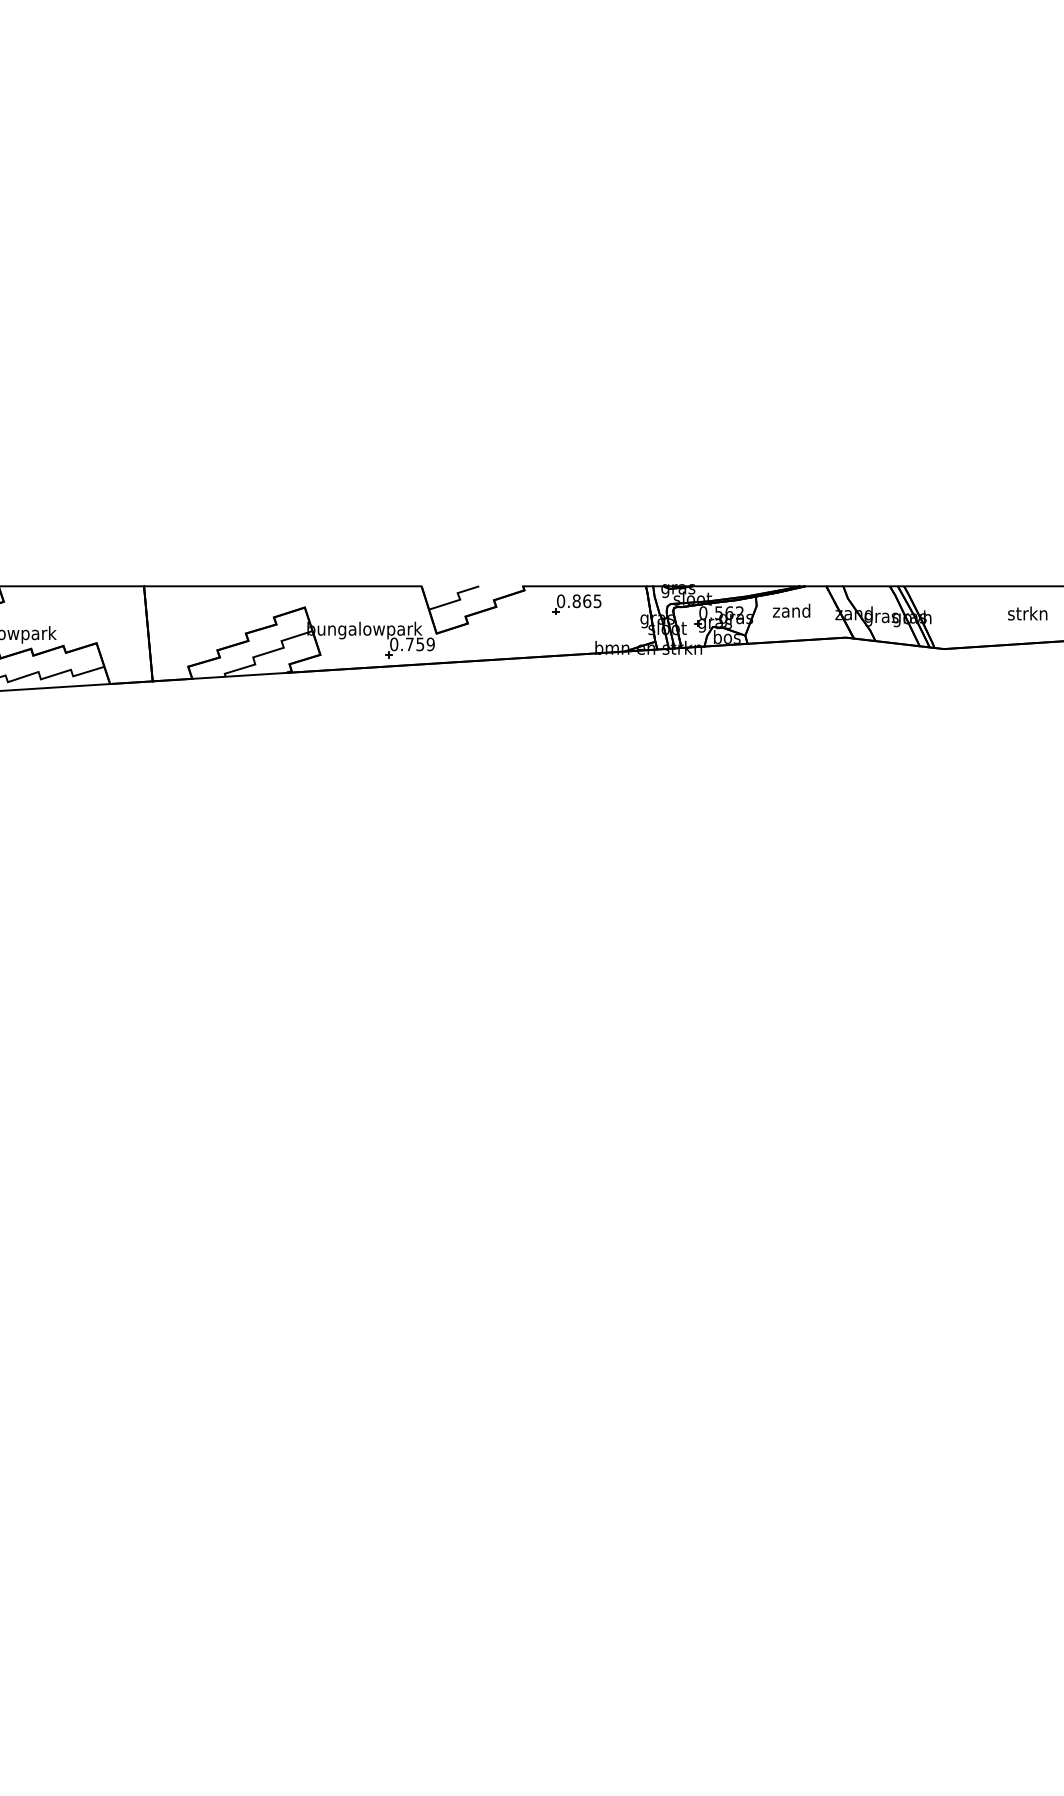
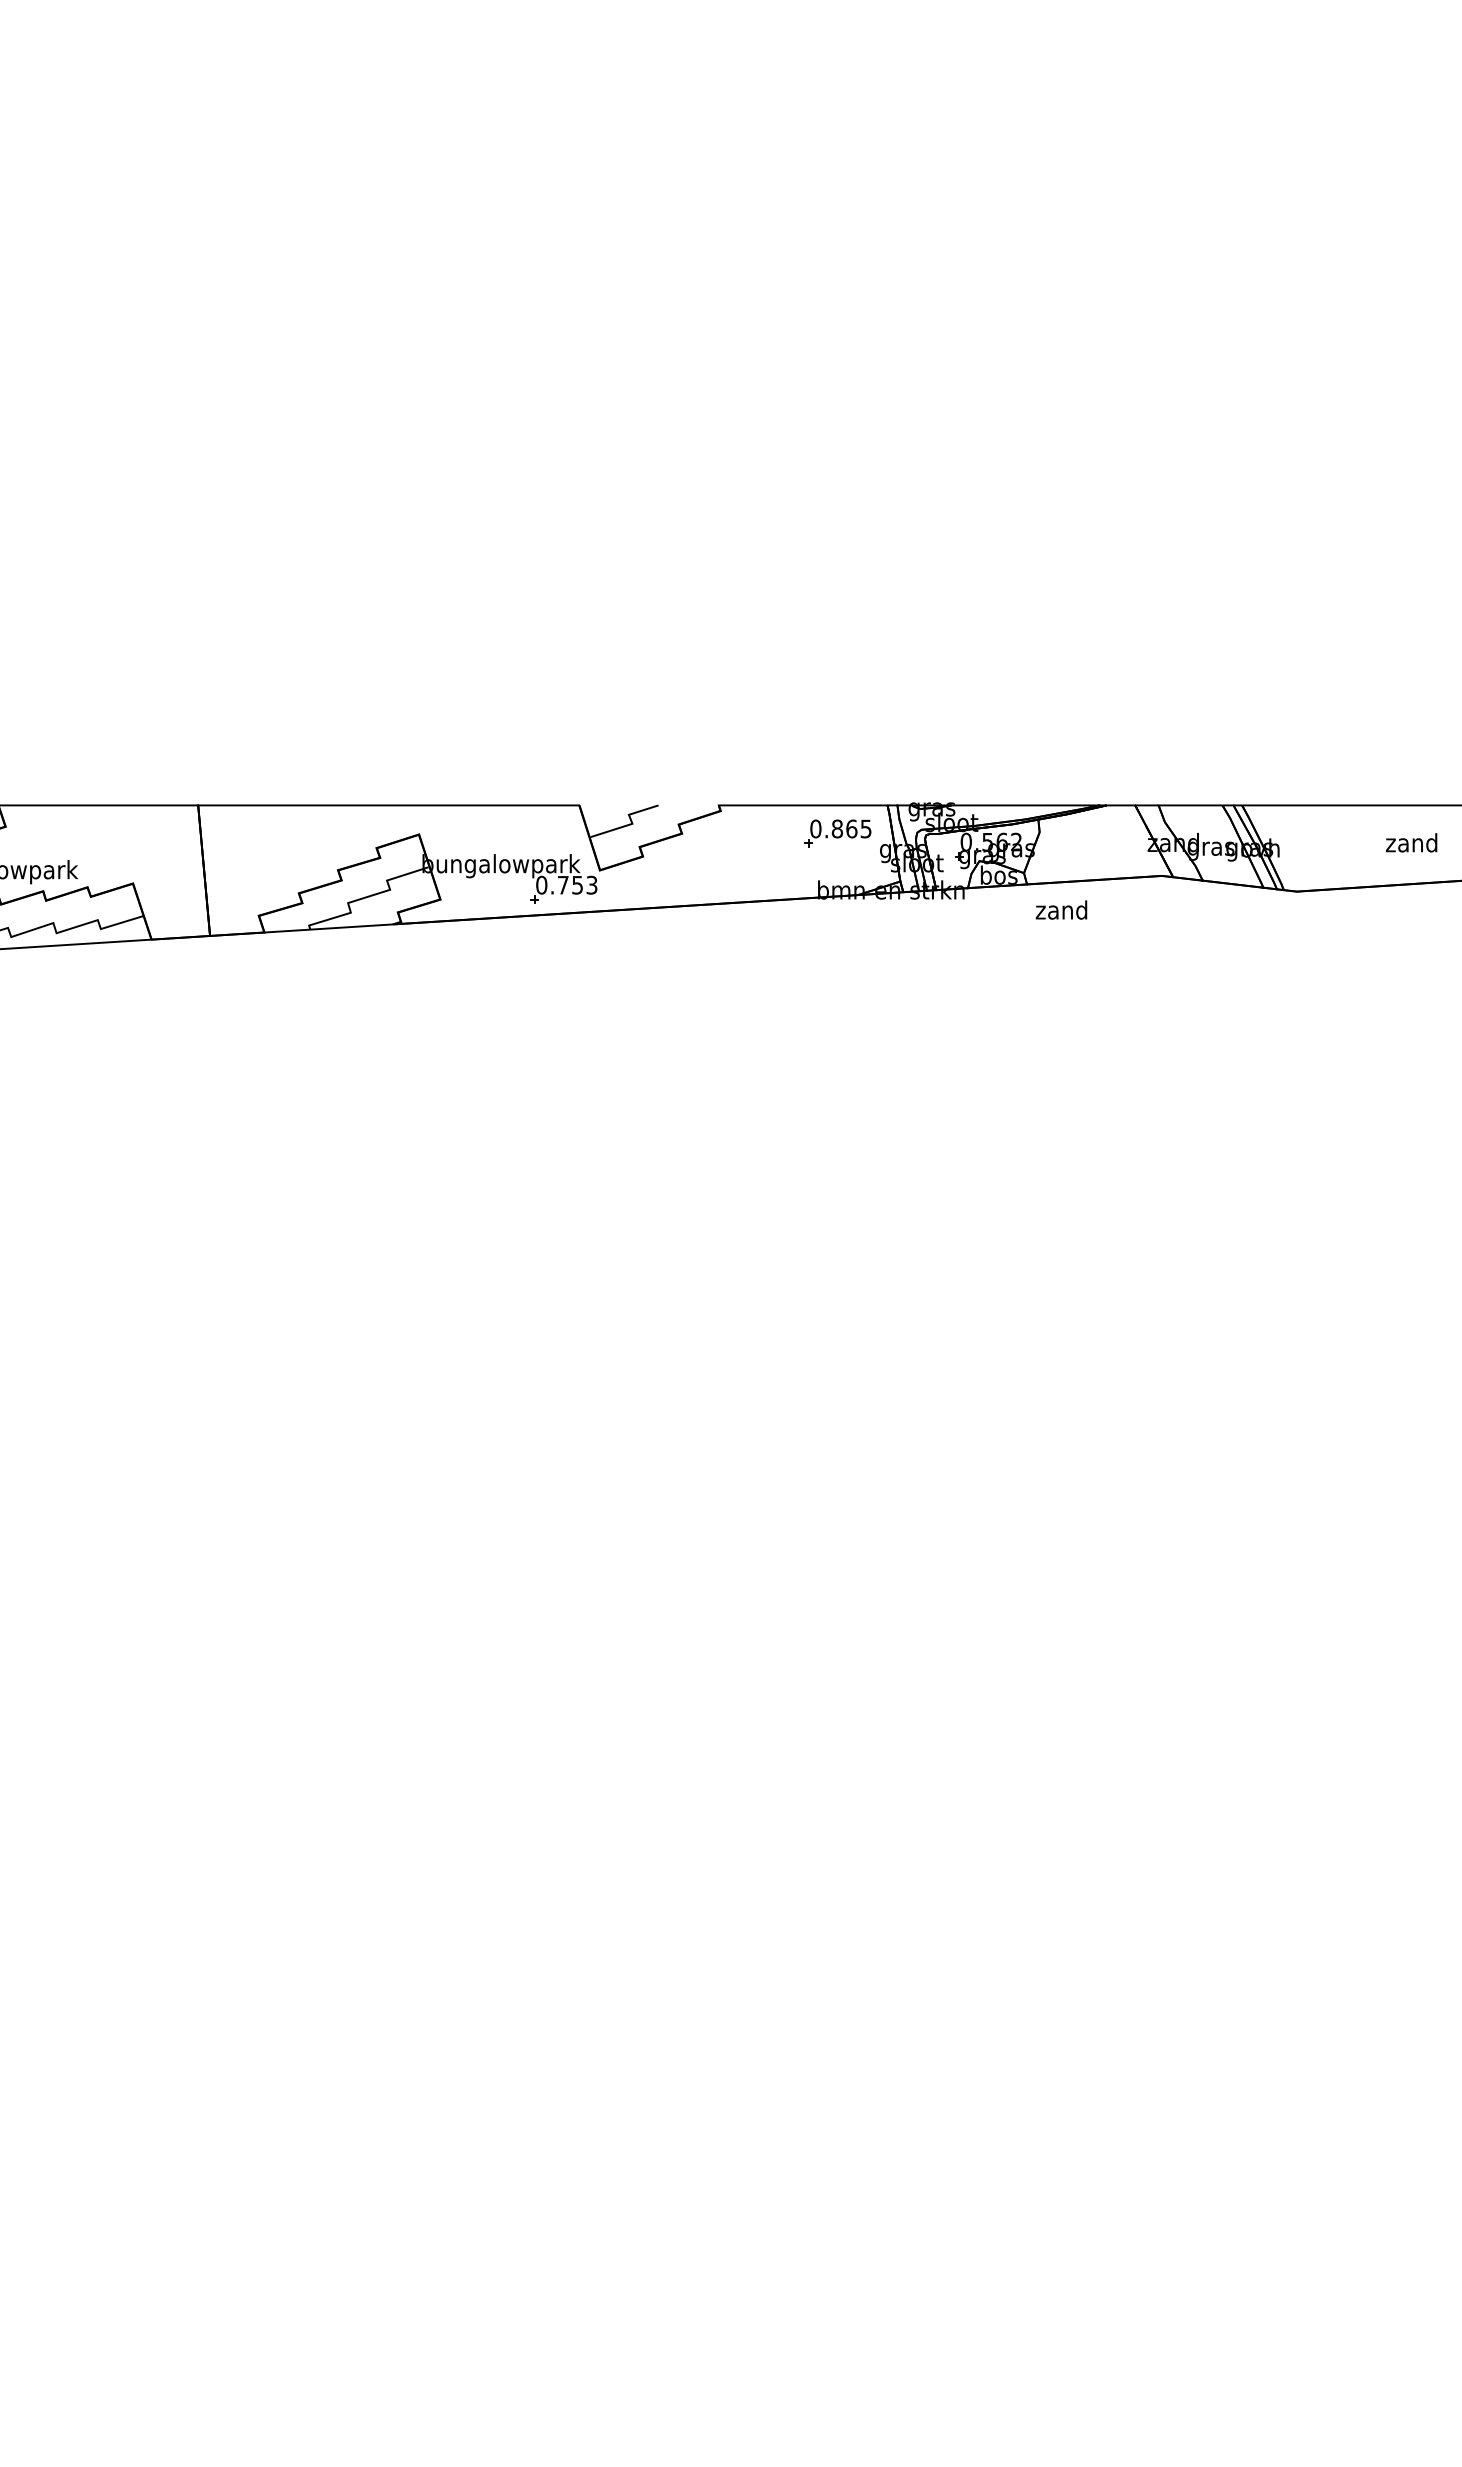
part: (576, 604) -> (837, 833), moved
text: (791, 610) -> (1061, 909), moved
text: (1027, 613) -> (1411, 842), strkn -> zand
text: (430, 643) -> (591, 884), 0.759 -> 0.753

